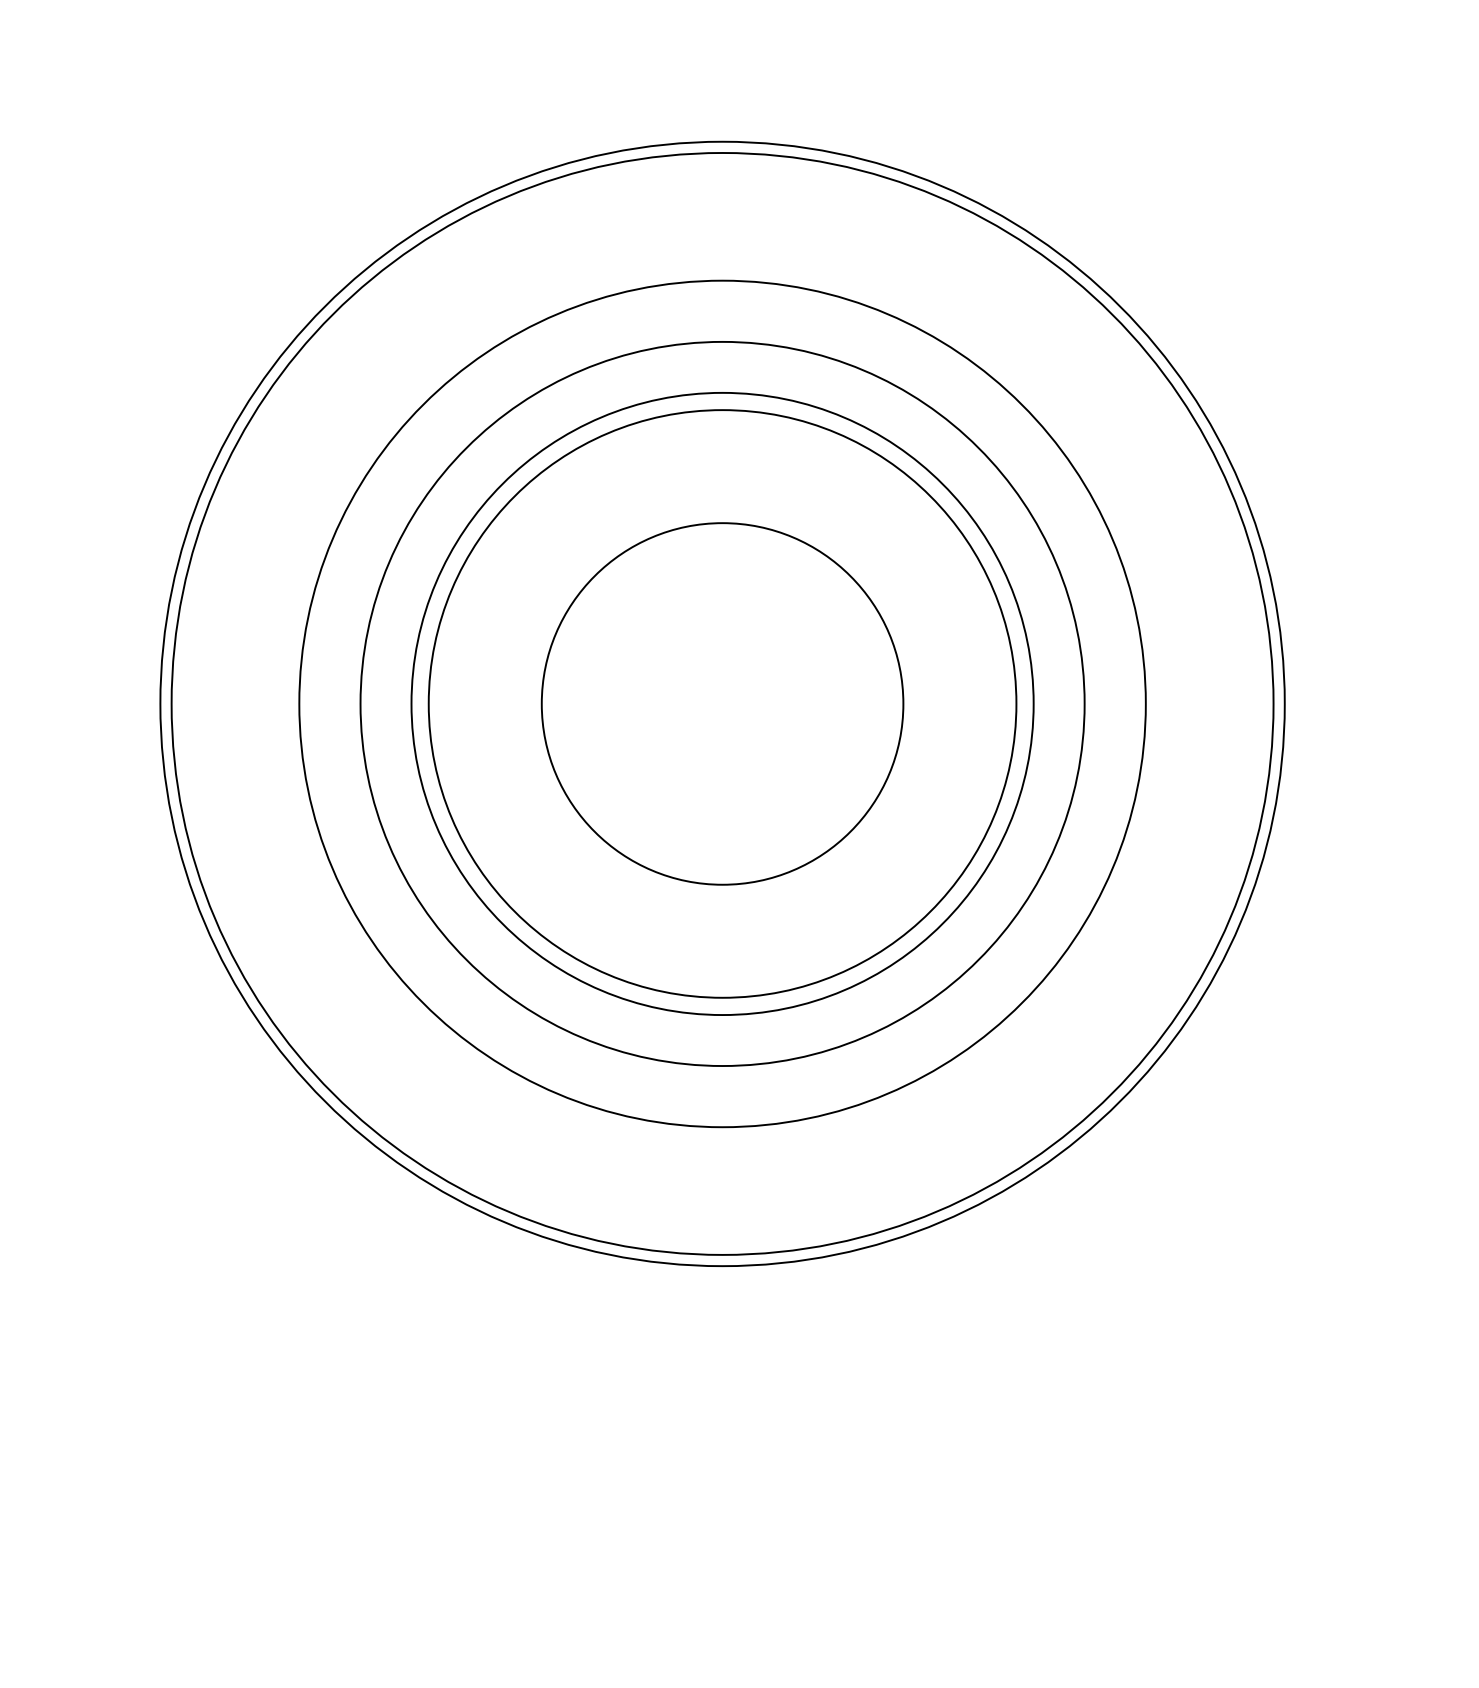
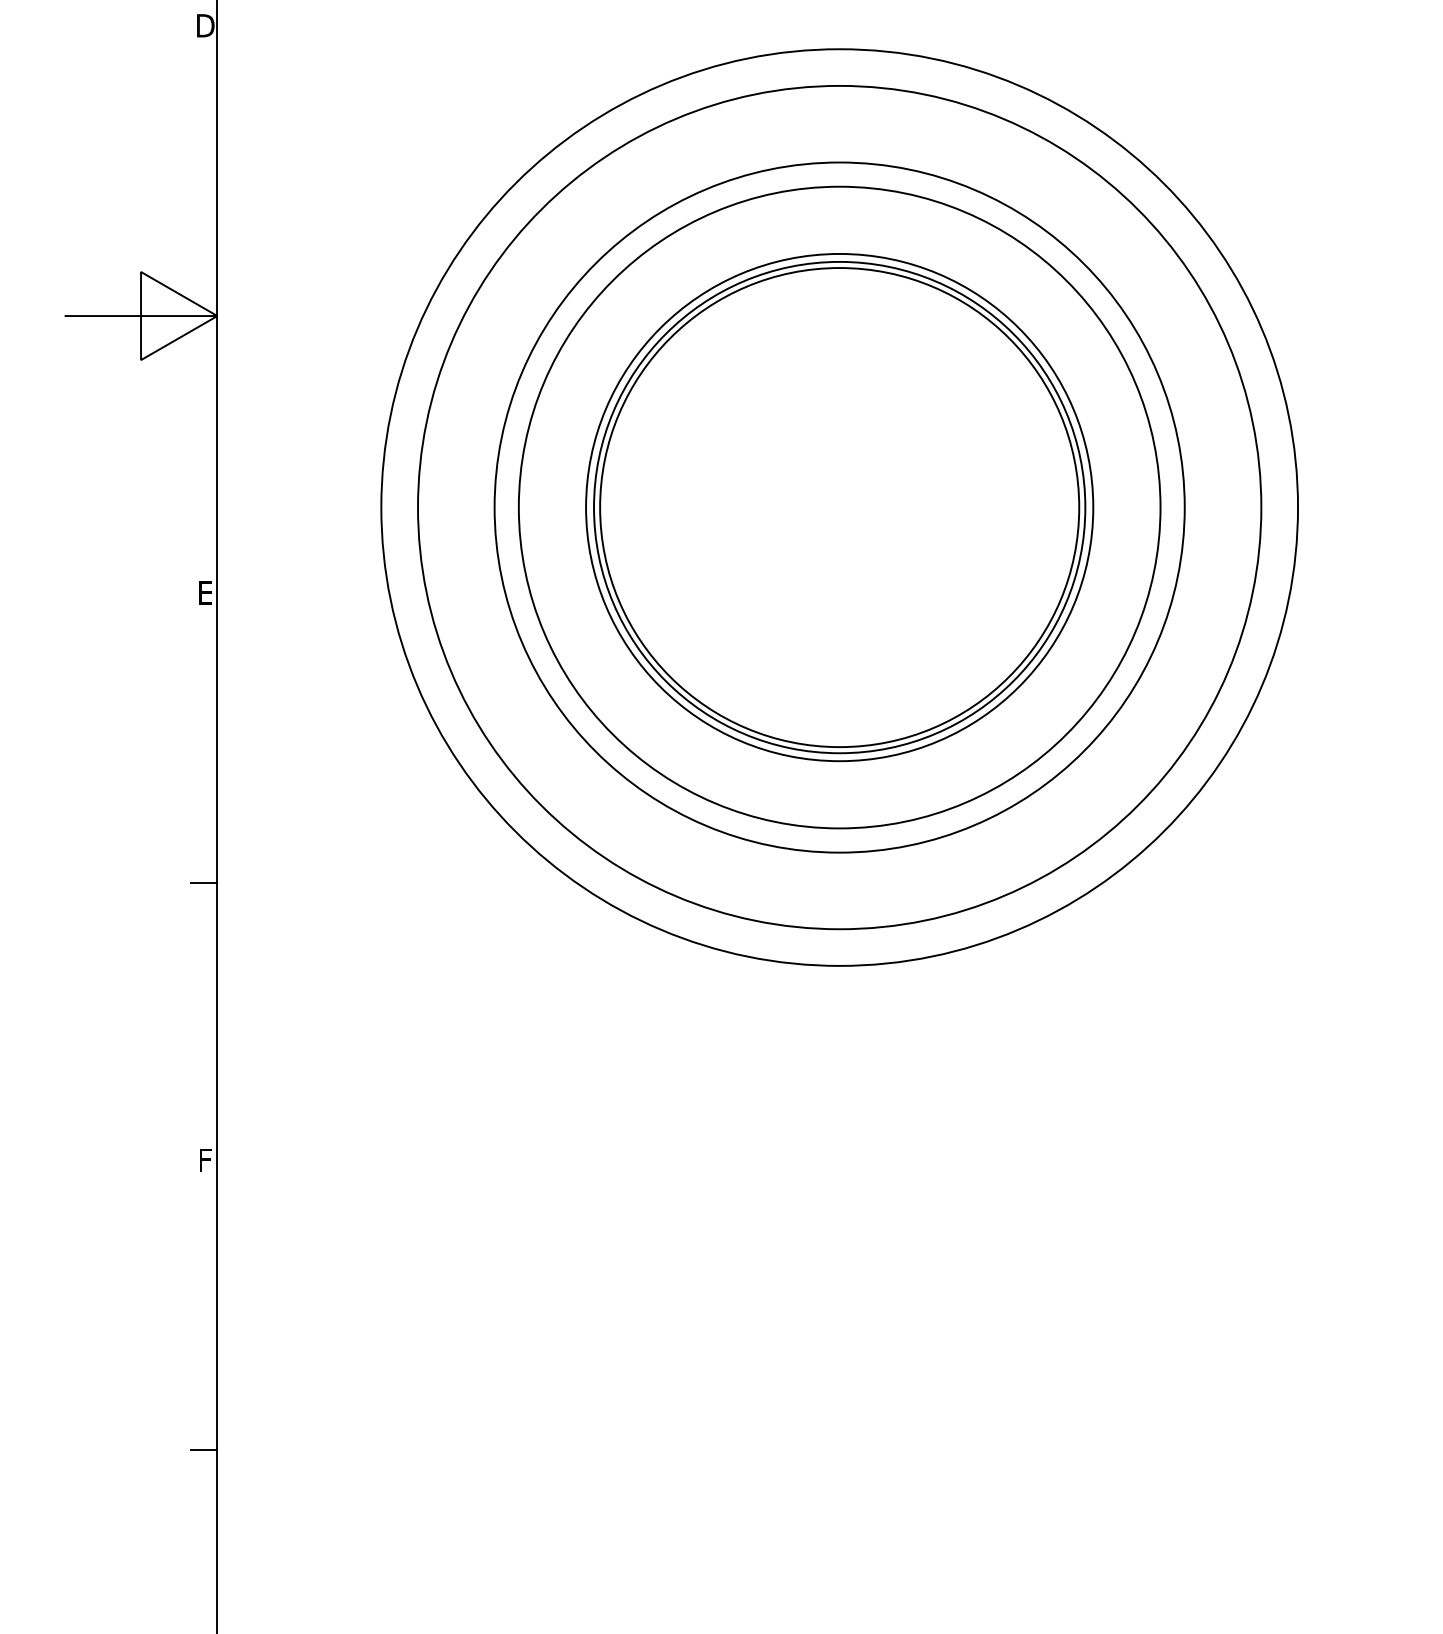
circle: (722, 703) -> (839, 507), size x0.71
circle: (722, 703) -> (839, 507), size x1.43
circle: (722, 703) -> (839, 507), size x1.67

